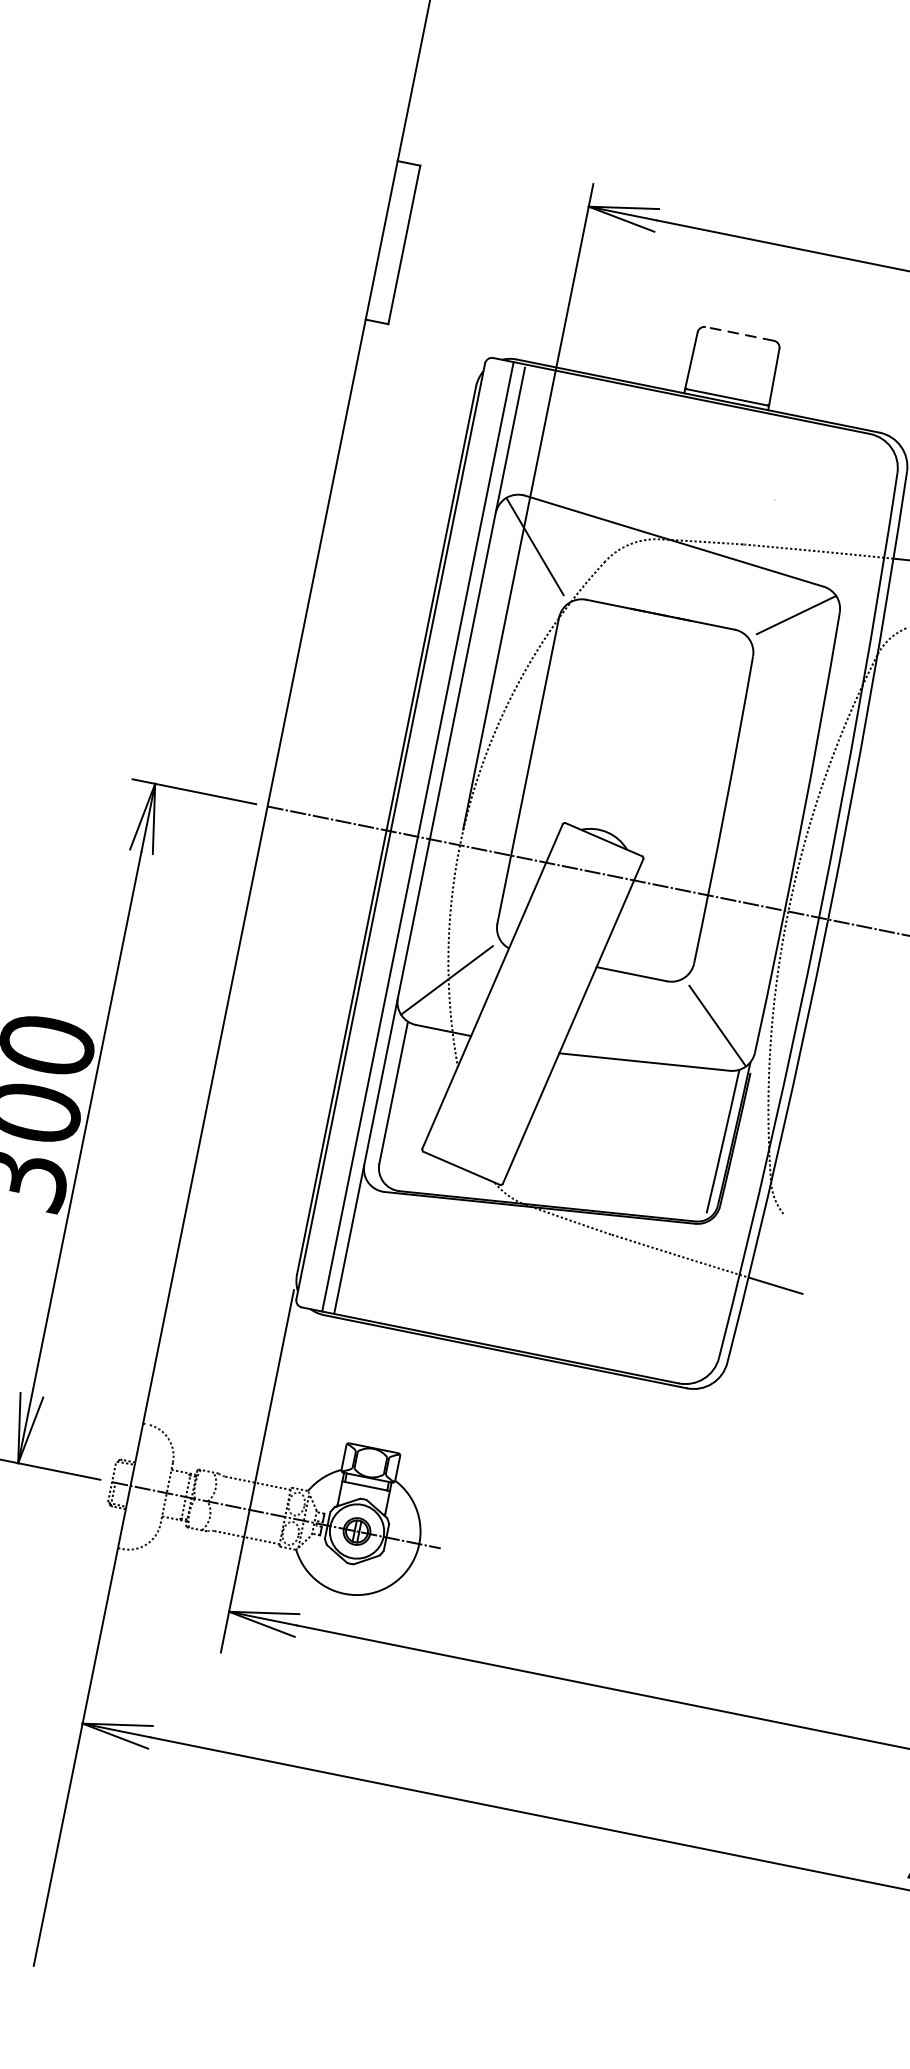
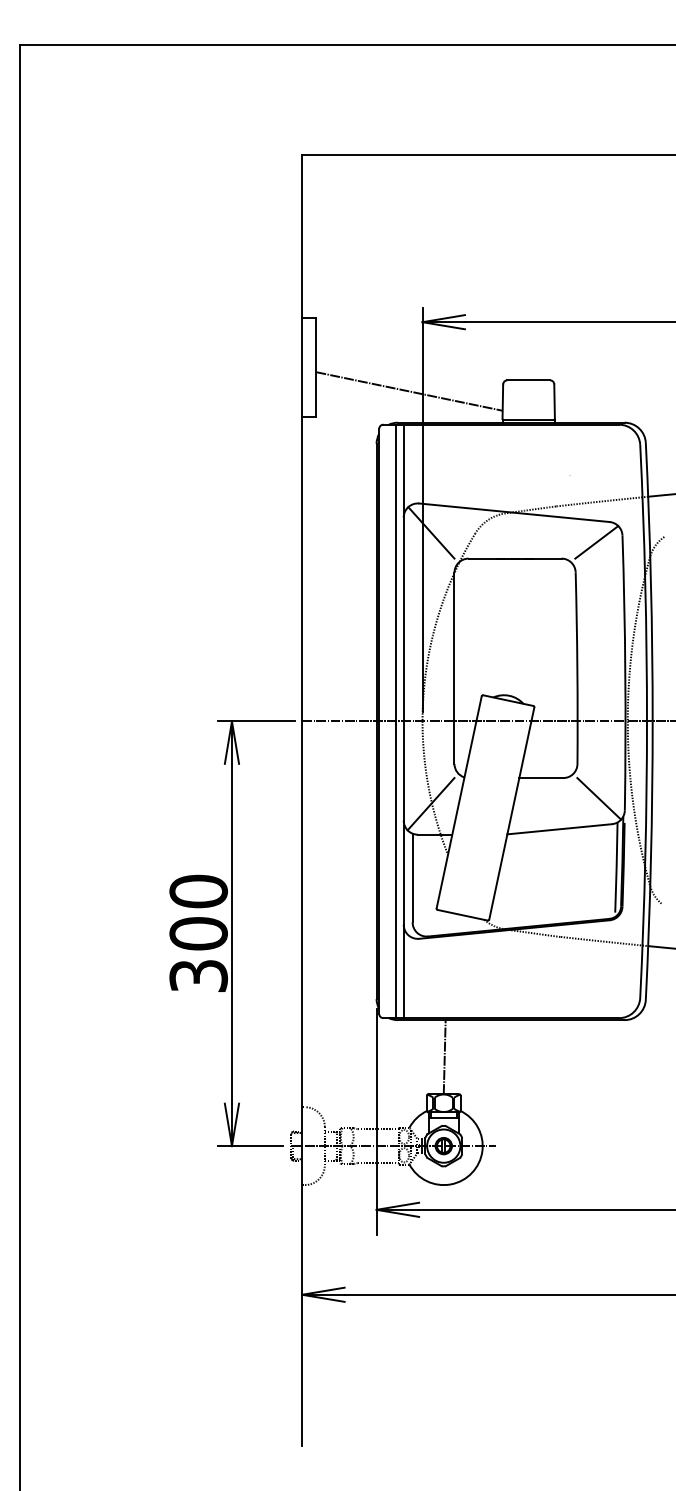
line: (545, 313) -> (409, 391), added
line: (739, 334) -> (528, 380), dashed -> solid
line: (386, 1389) -> (444, 1057), added

